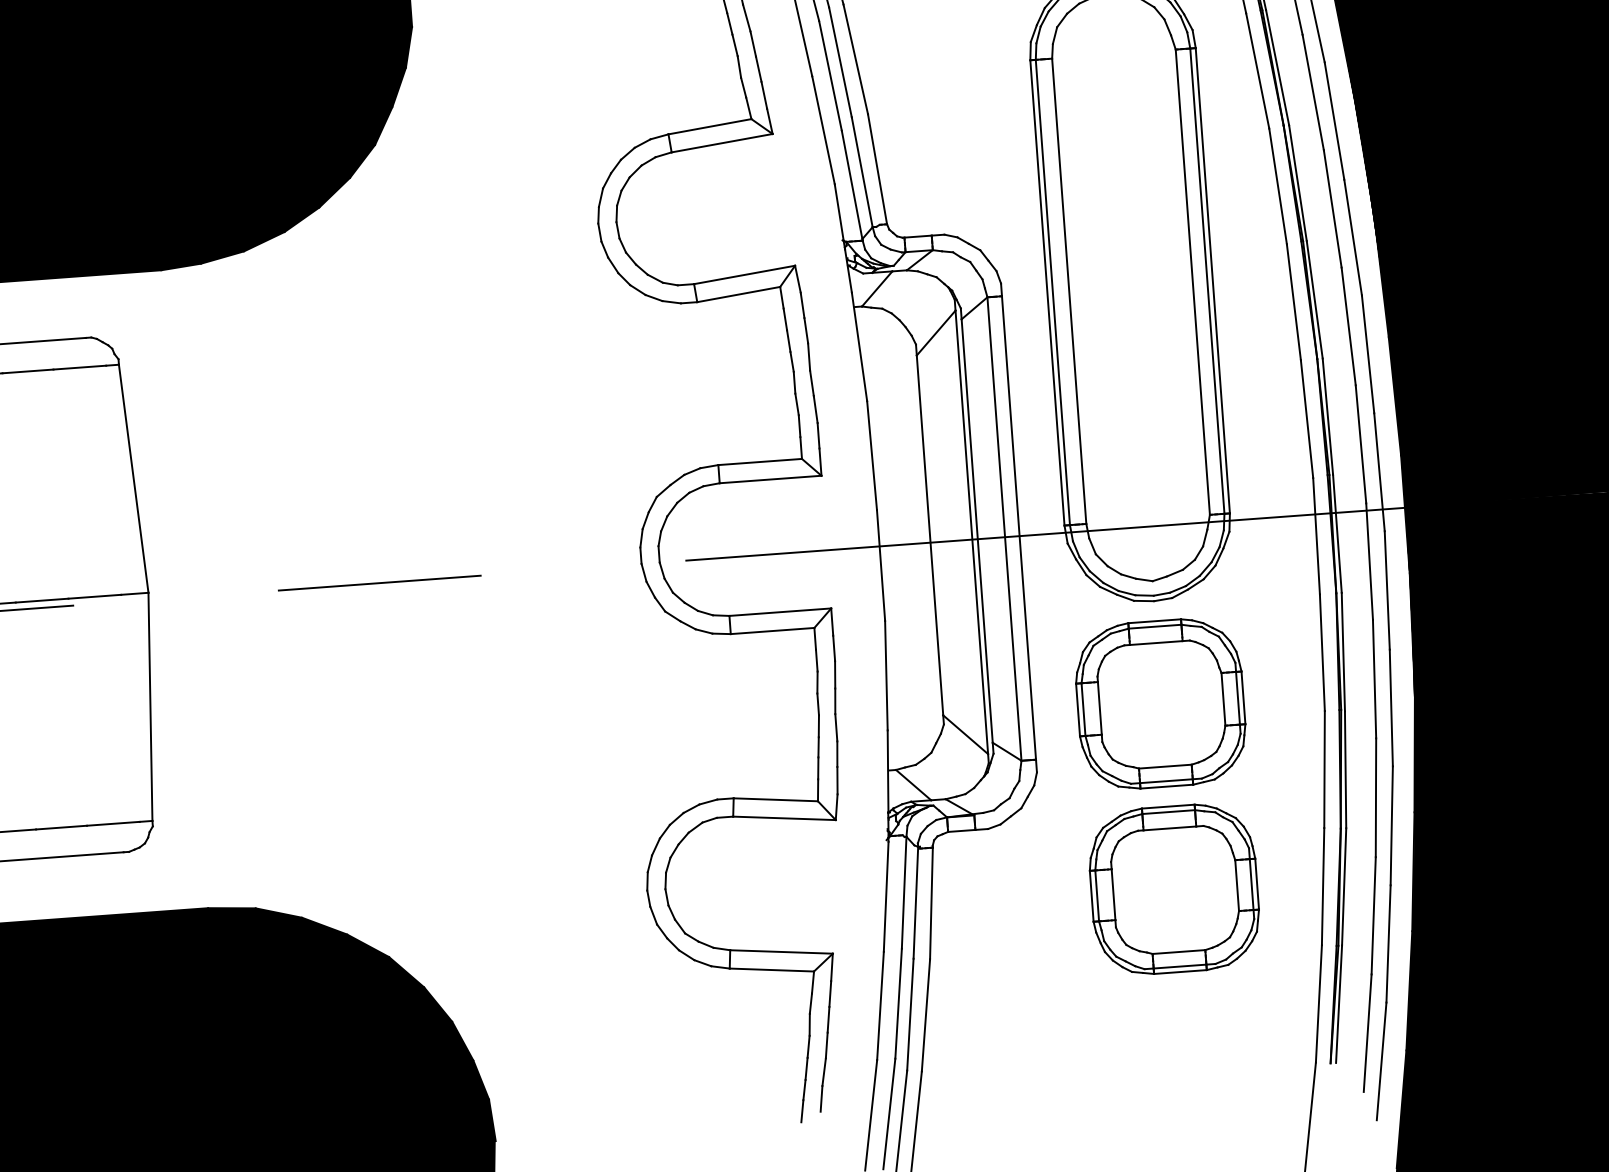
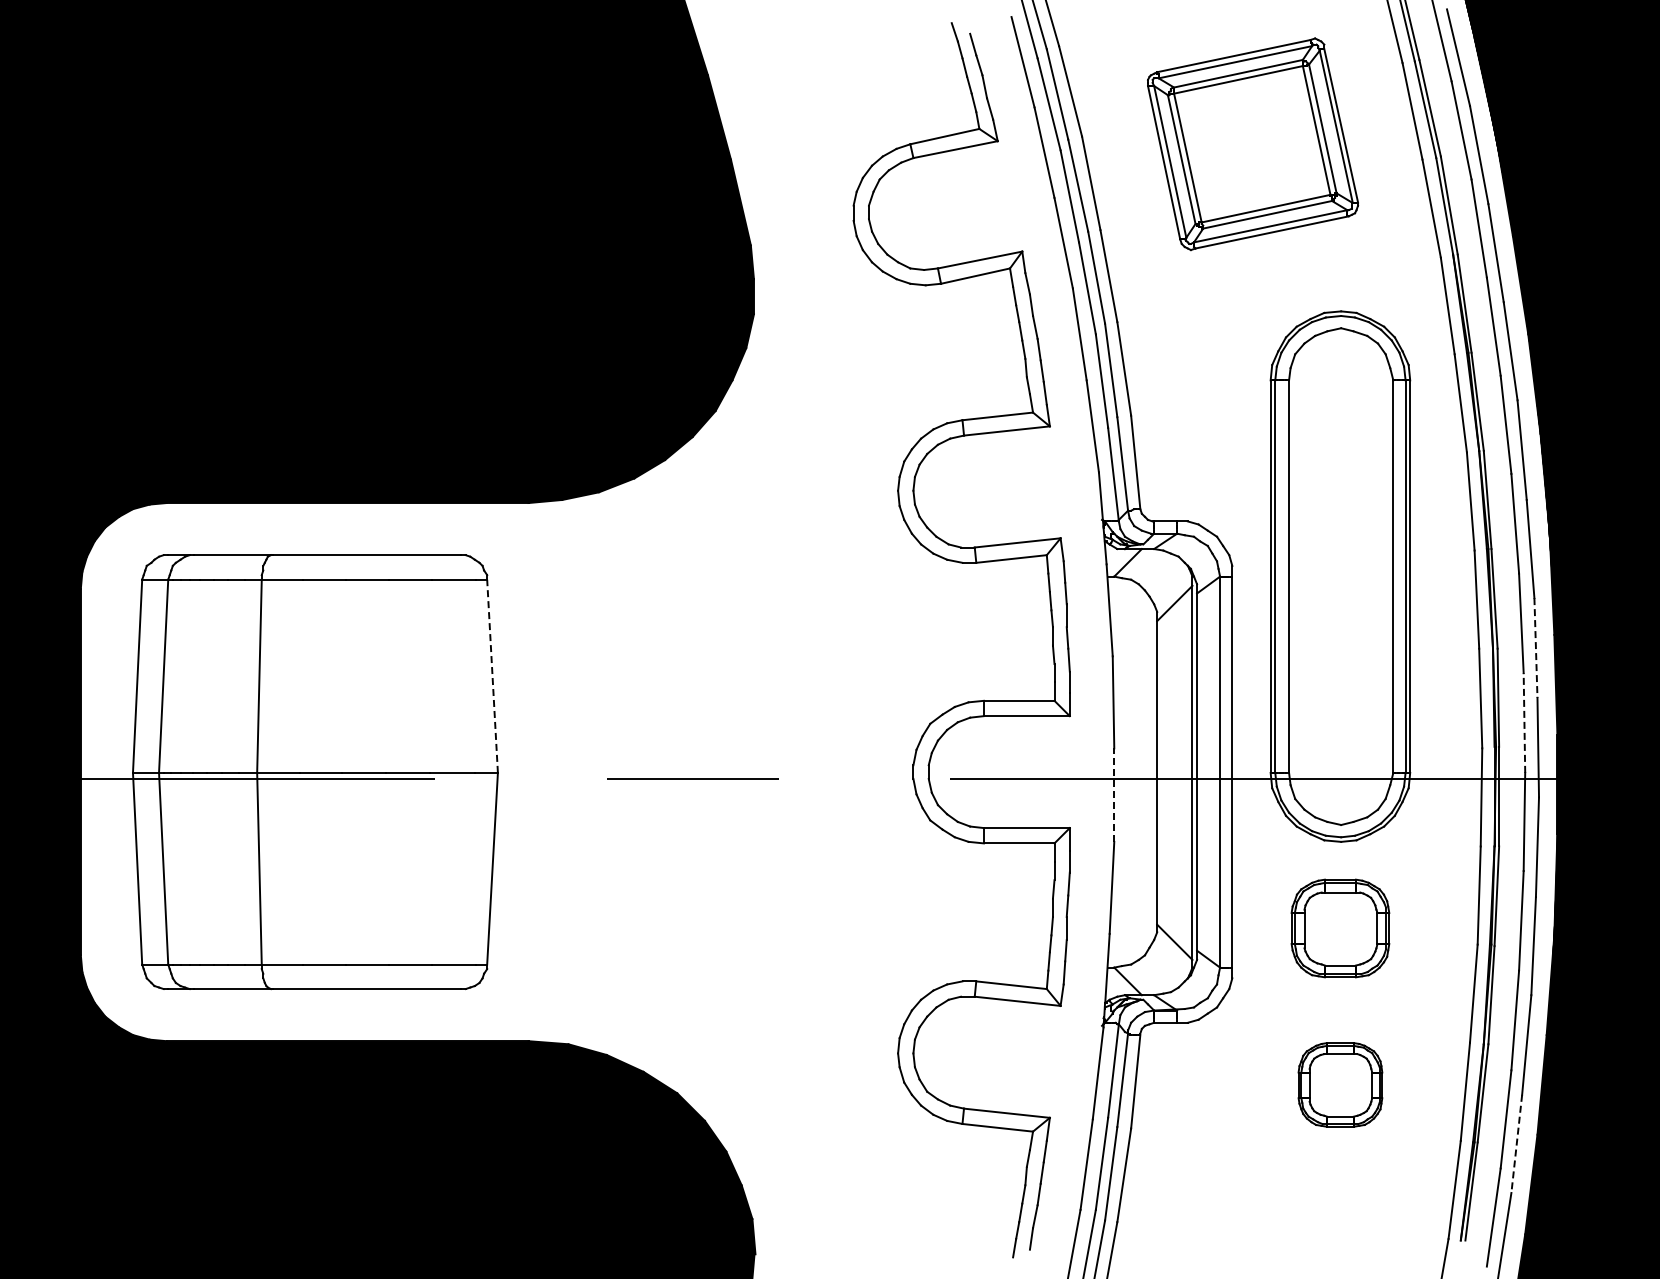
line: (1367, 353) -> (1535, 647), solid -> dashed
line: (1361, 444) -> (1524, 723), solid -> dashed
line: (133, 479) -> (492, 676), solid -> dashed
line: (881, 565) -> (1114, 795), solid -> dashed
part: (1160, 703) -> (1340, 928), size x0.7
part: (1174, 888) -> (1340, 1084), size x0.6
line: (1388, 944) -> (1516, 1144), solid -> dashed

